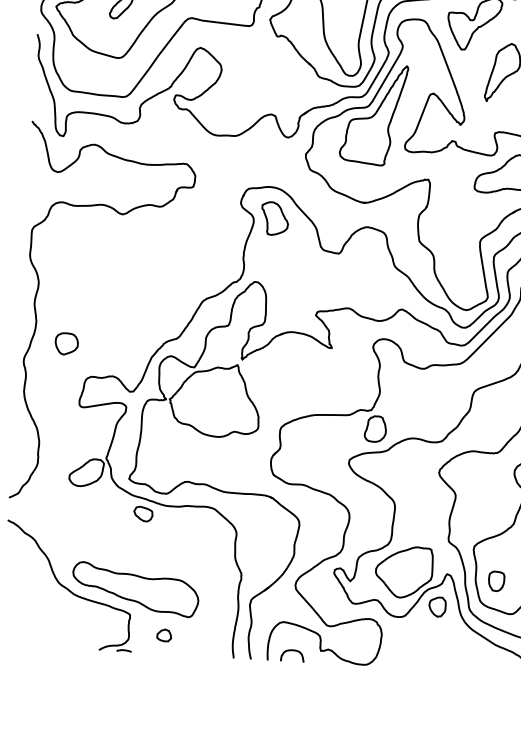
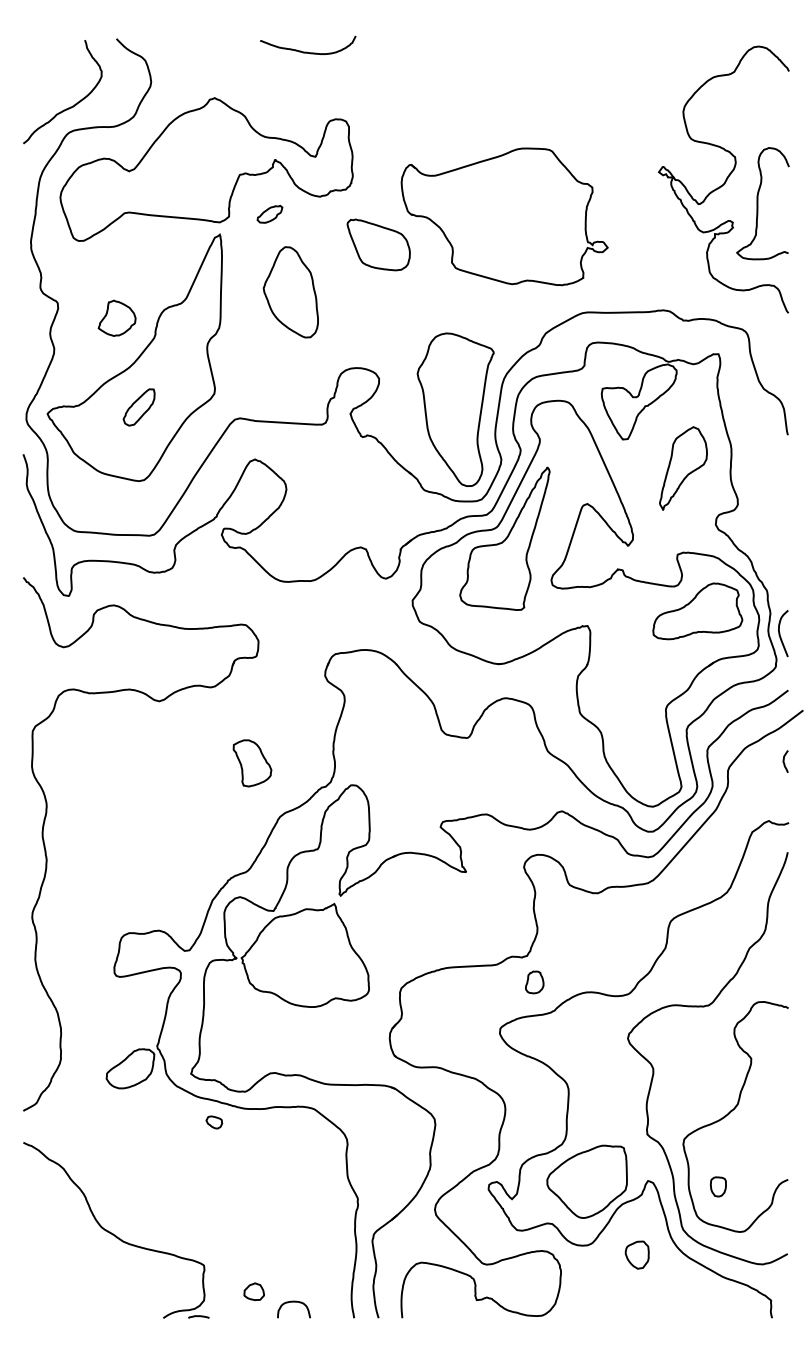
part: (275, 218) -> (252, 763), moved
part: (66, 343) -> (91, 888), removed
part: (375, 429) -> (534, 982), size x0.6
part: (143, 514) -> (214, 1122), size x0.6
part: (496, 581) -> (718, 1186), size x0.7
part: (135, 589) -> (209, 1229), removed
part: (436, 606) -> (636, 1254), moved
curve: (292, 650) -> (293, 1302), moved

